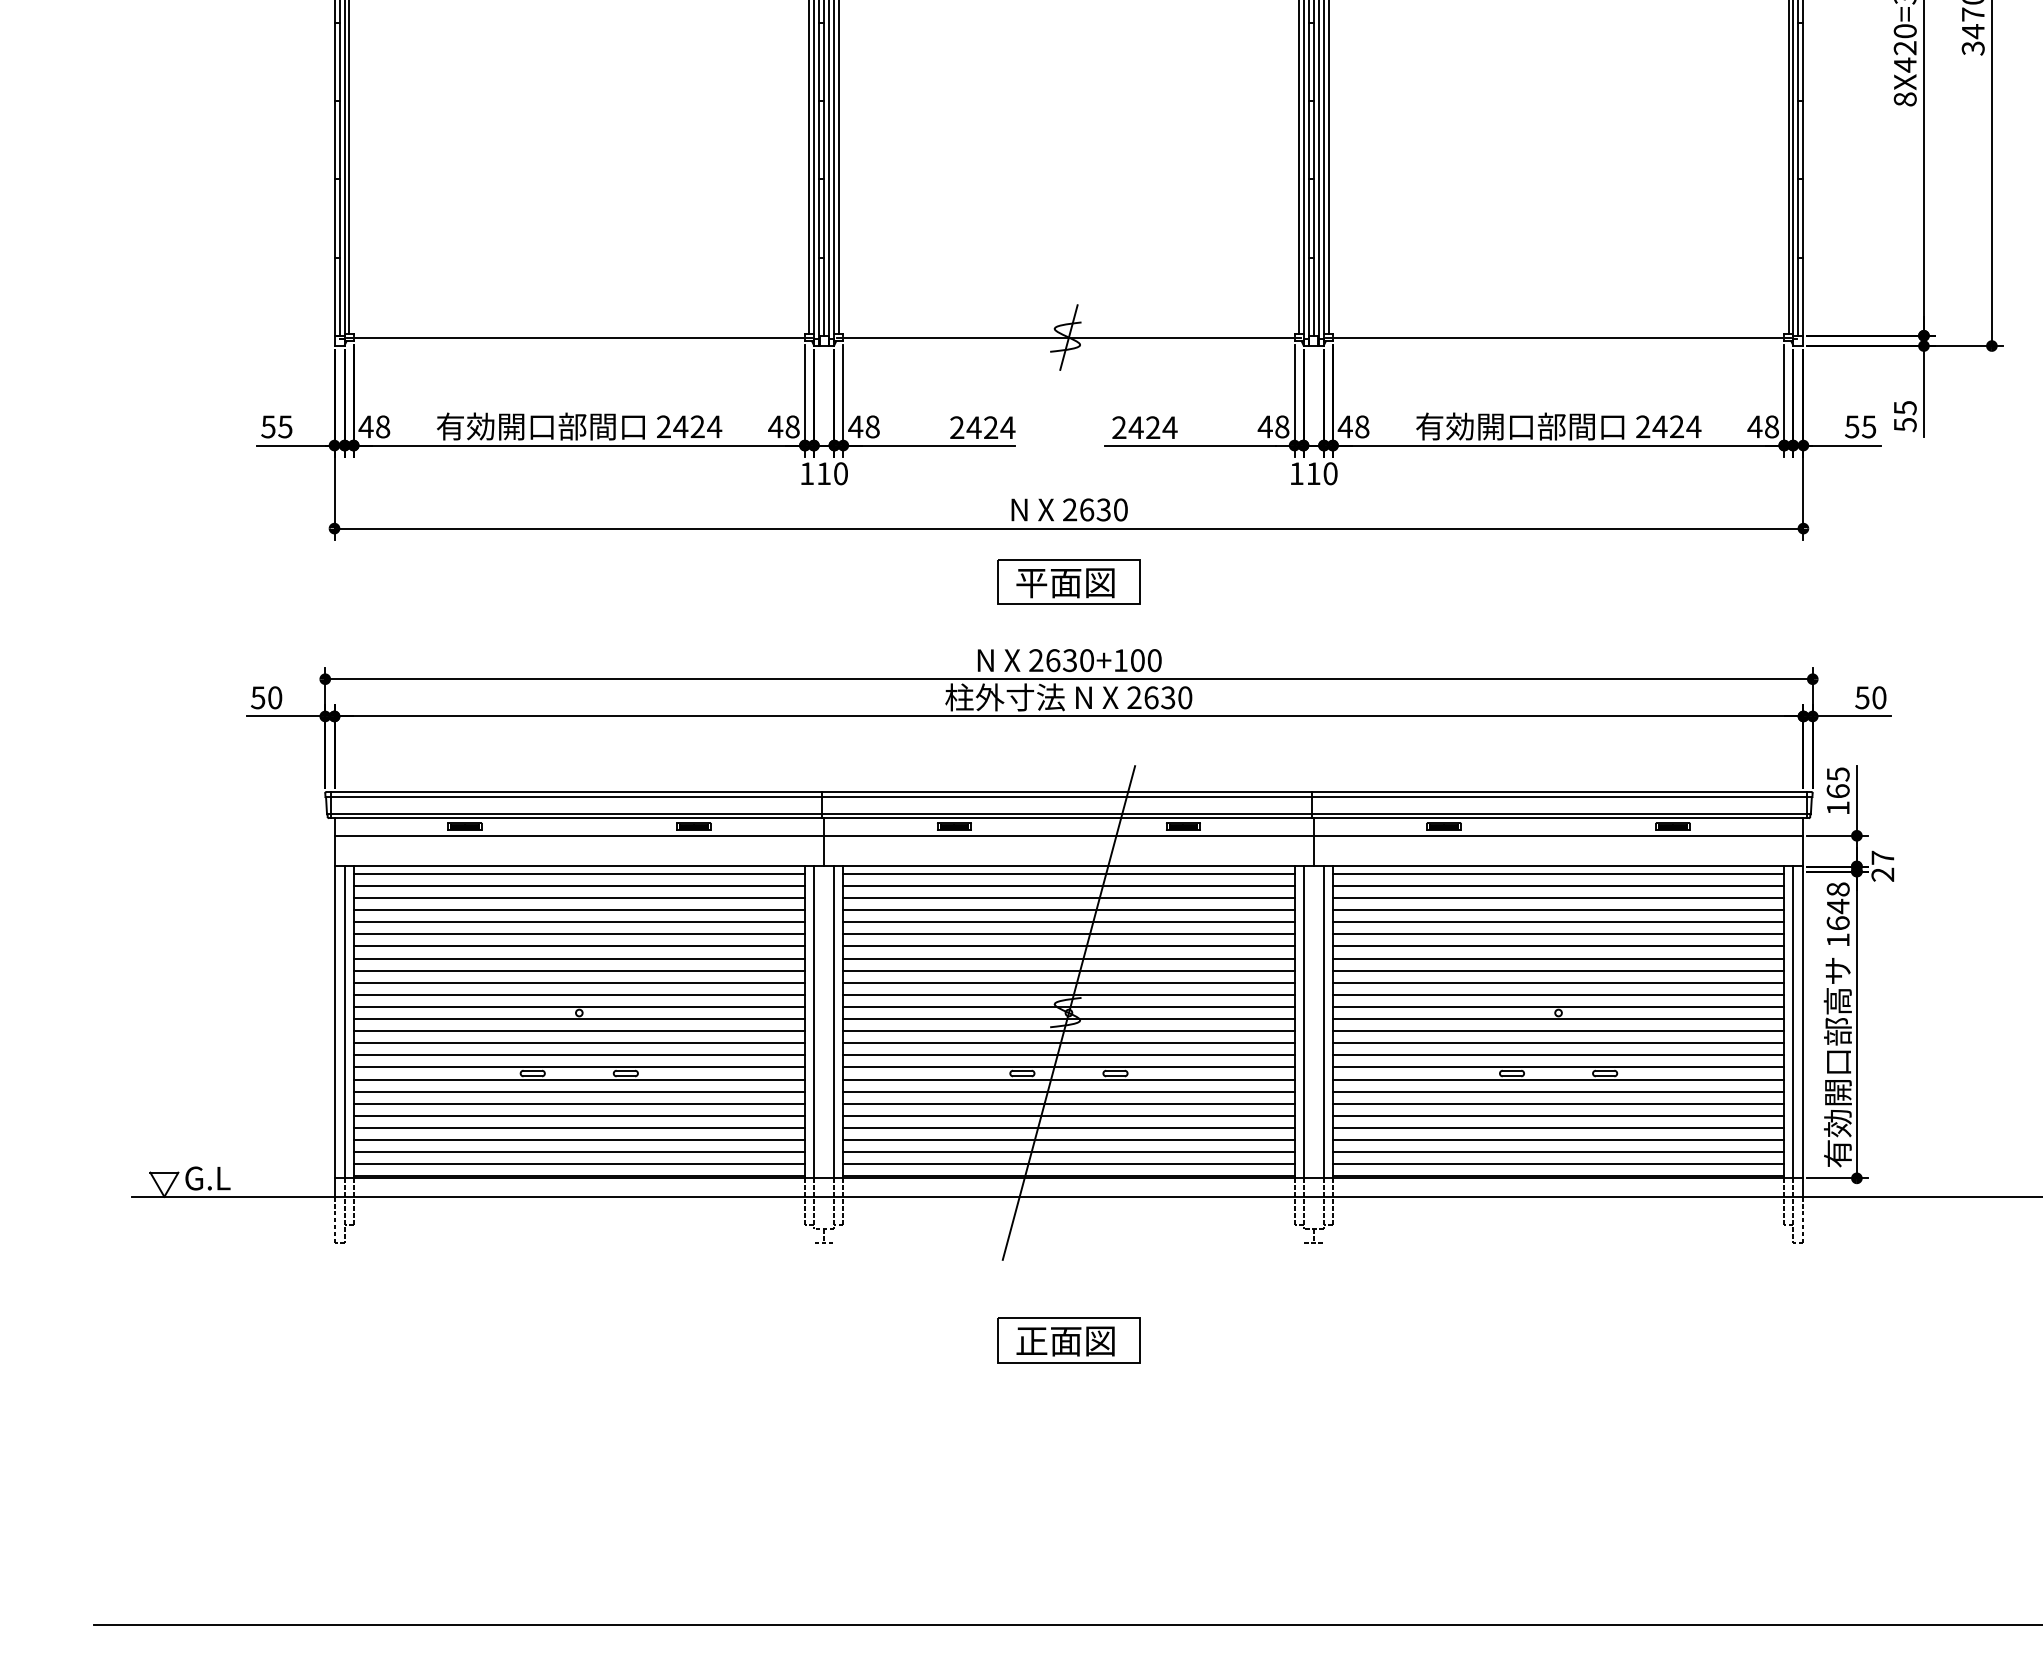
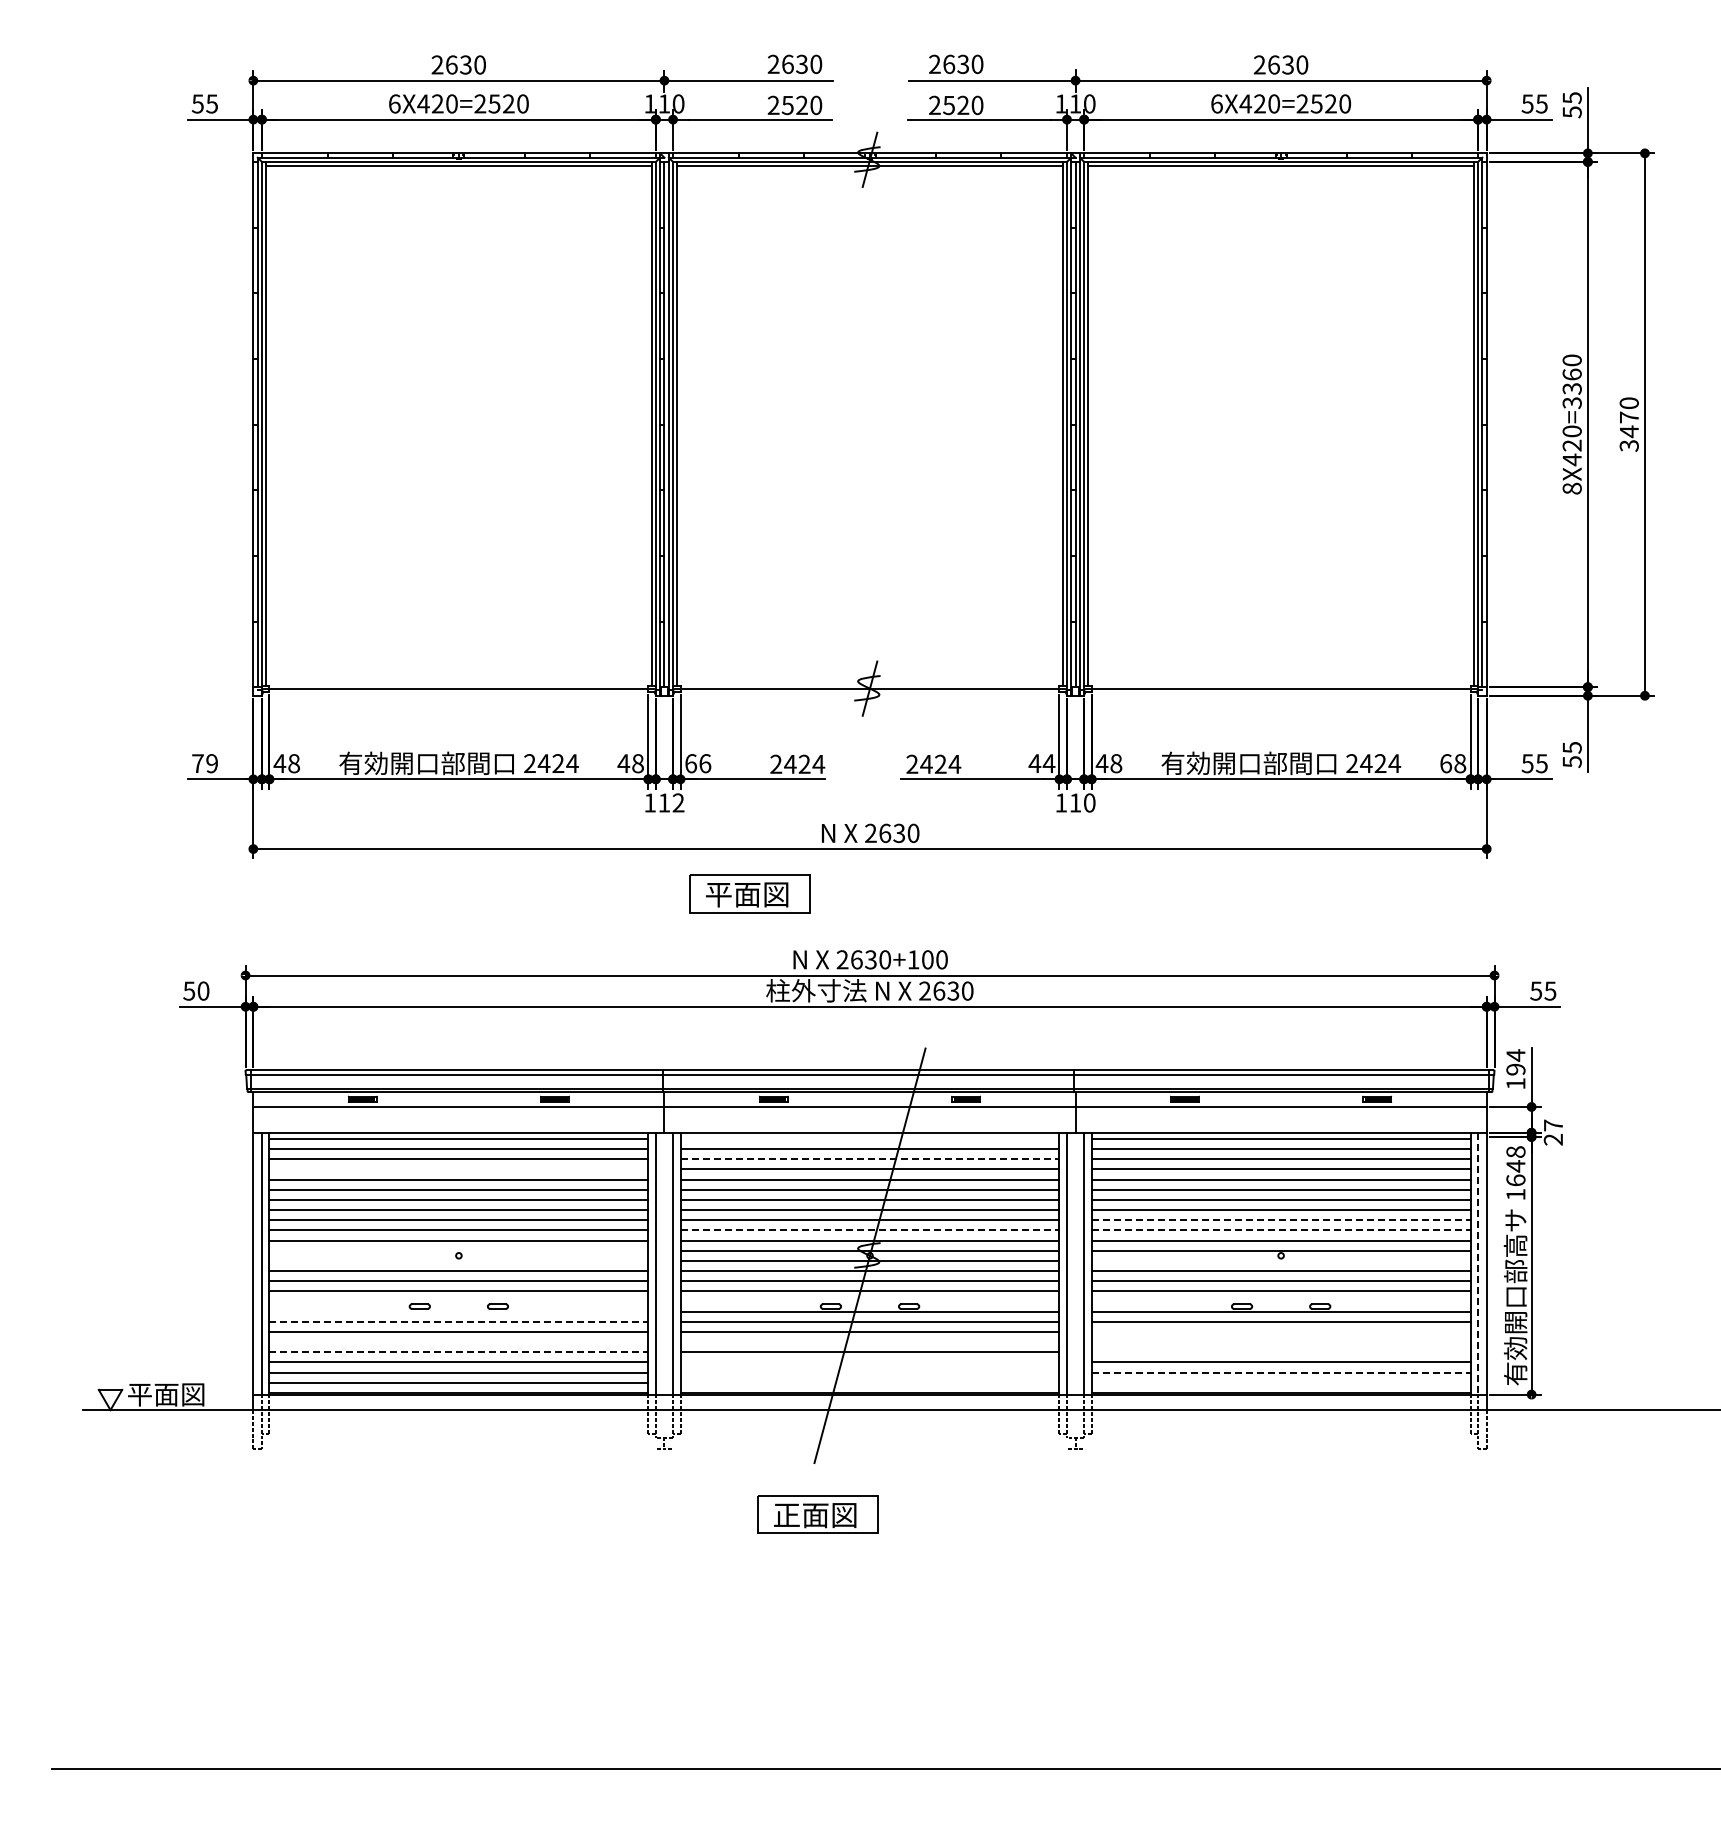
text: (276, 426) -> (204, 763), 55 -> 79
text: (863, 426) -> (697, 763), 48 -> 66
text: (1281, 426) -> (1048, 763), 48 -> 44
text: (1754, 426) -> (1445, 763), 48 -> 68
text: (840, 473) -> (678, 802), 110 -> 112
part: (1068, 581) -> (749, 893), moved
text: (1879, 697) -> (1550, 990), 50 -> 55
text: (1837, 782) -> (1515, 1062), 165 -> 194
line: (1068, 873) -> (869, 1138), removed
line: (1069, 898) -> (870, 1159), solid -> dashed
line: (578, 910) -> (458, 1169), removed
line: (1559, 970) -> (1281, 1220), solid -> dashed
line: (1069, 982) -> (870, 1230), solid -> dashed
line: (1559, 982) -> (1281, 1230), solid -> dashed
line: (578, 1006) -> (458, 1250), removed
line: (578, 1018) -> (458, 1260), removed
line: (1557, 1018) -> (1280, 1260), removed
line: (1793, 1022) -> (1478, 1263), solid -> dashed
line: (578, 1067) -> (458, 1301), removed
line: (1068, 1067) -> (869, 1301), removed
line: (1557, 1067) -> (1280, 1301), removed
line: (578, 1079) -> (458, 1311), removed
line: (580, 1091) -> (459, 1321), solid -> dashed
line: (1557, 1104) -> (1280, 1332), removed
line: (578, 1116) -> (458, 1342), removed
line: (1068, 1116) -> (869, 1342), removed
line: (1557, 1116) -> (1280, 1342), removed
line: (580, 1128) -> (459, 1352), solid -> dashed
line: (1557, 1128) -> (1280, 1352), removed
line: (1068, 1140) -> (869, 1362), removed
line: (1068, 1152) -> (869, 1372), removed
line: (1559, 1152) -> (1281, 1372), solid -> dashed
line: (1068, 1163) -> (869, 1382), removed
line: (1557, 1163) -> (1280, 1382), removed
text: (231, 1178) -> (166, 1394), G.L -> 平面図
part: (1068, 1340) -> (817, 1514), moved

